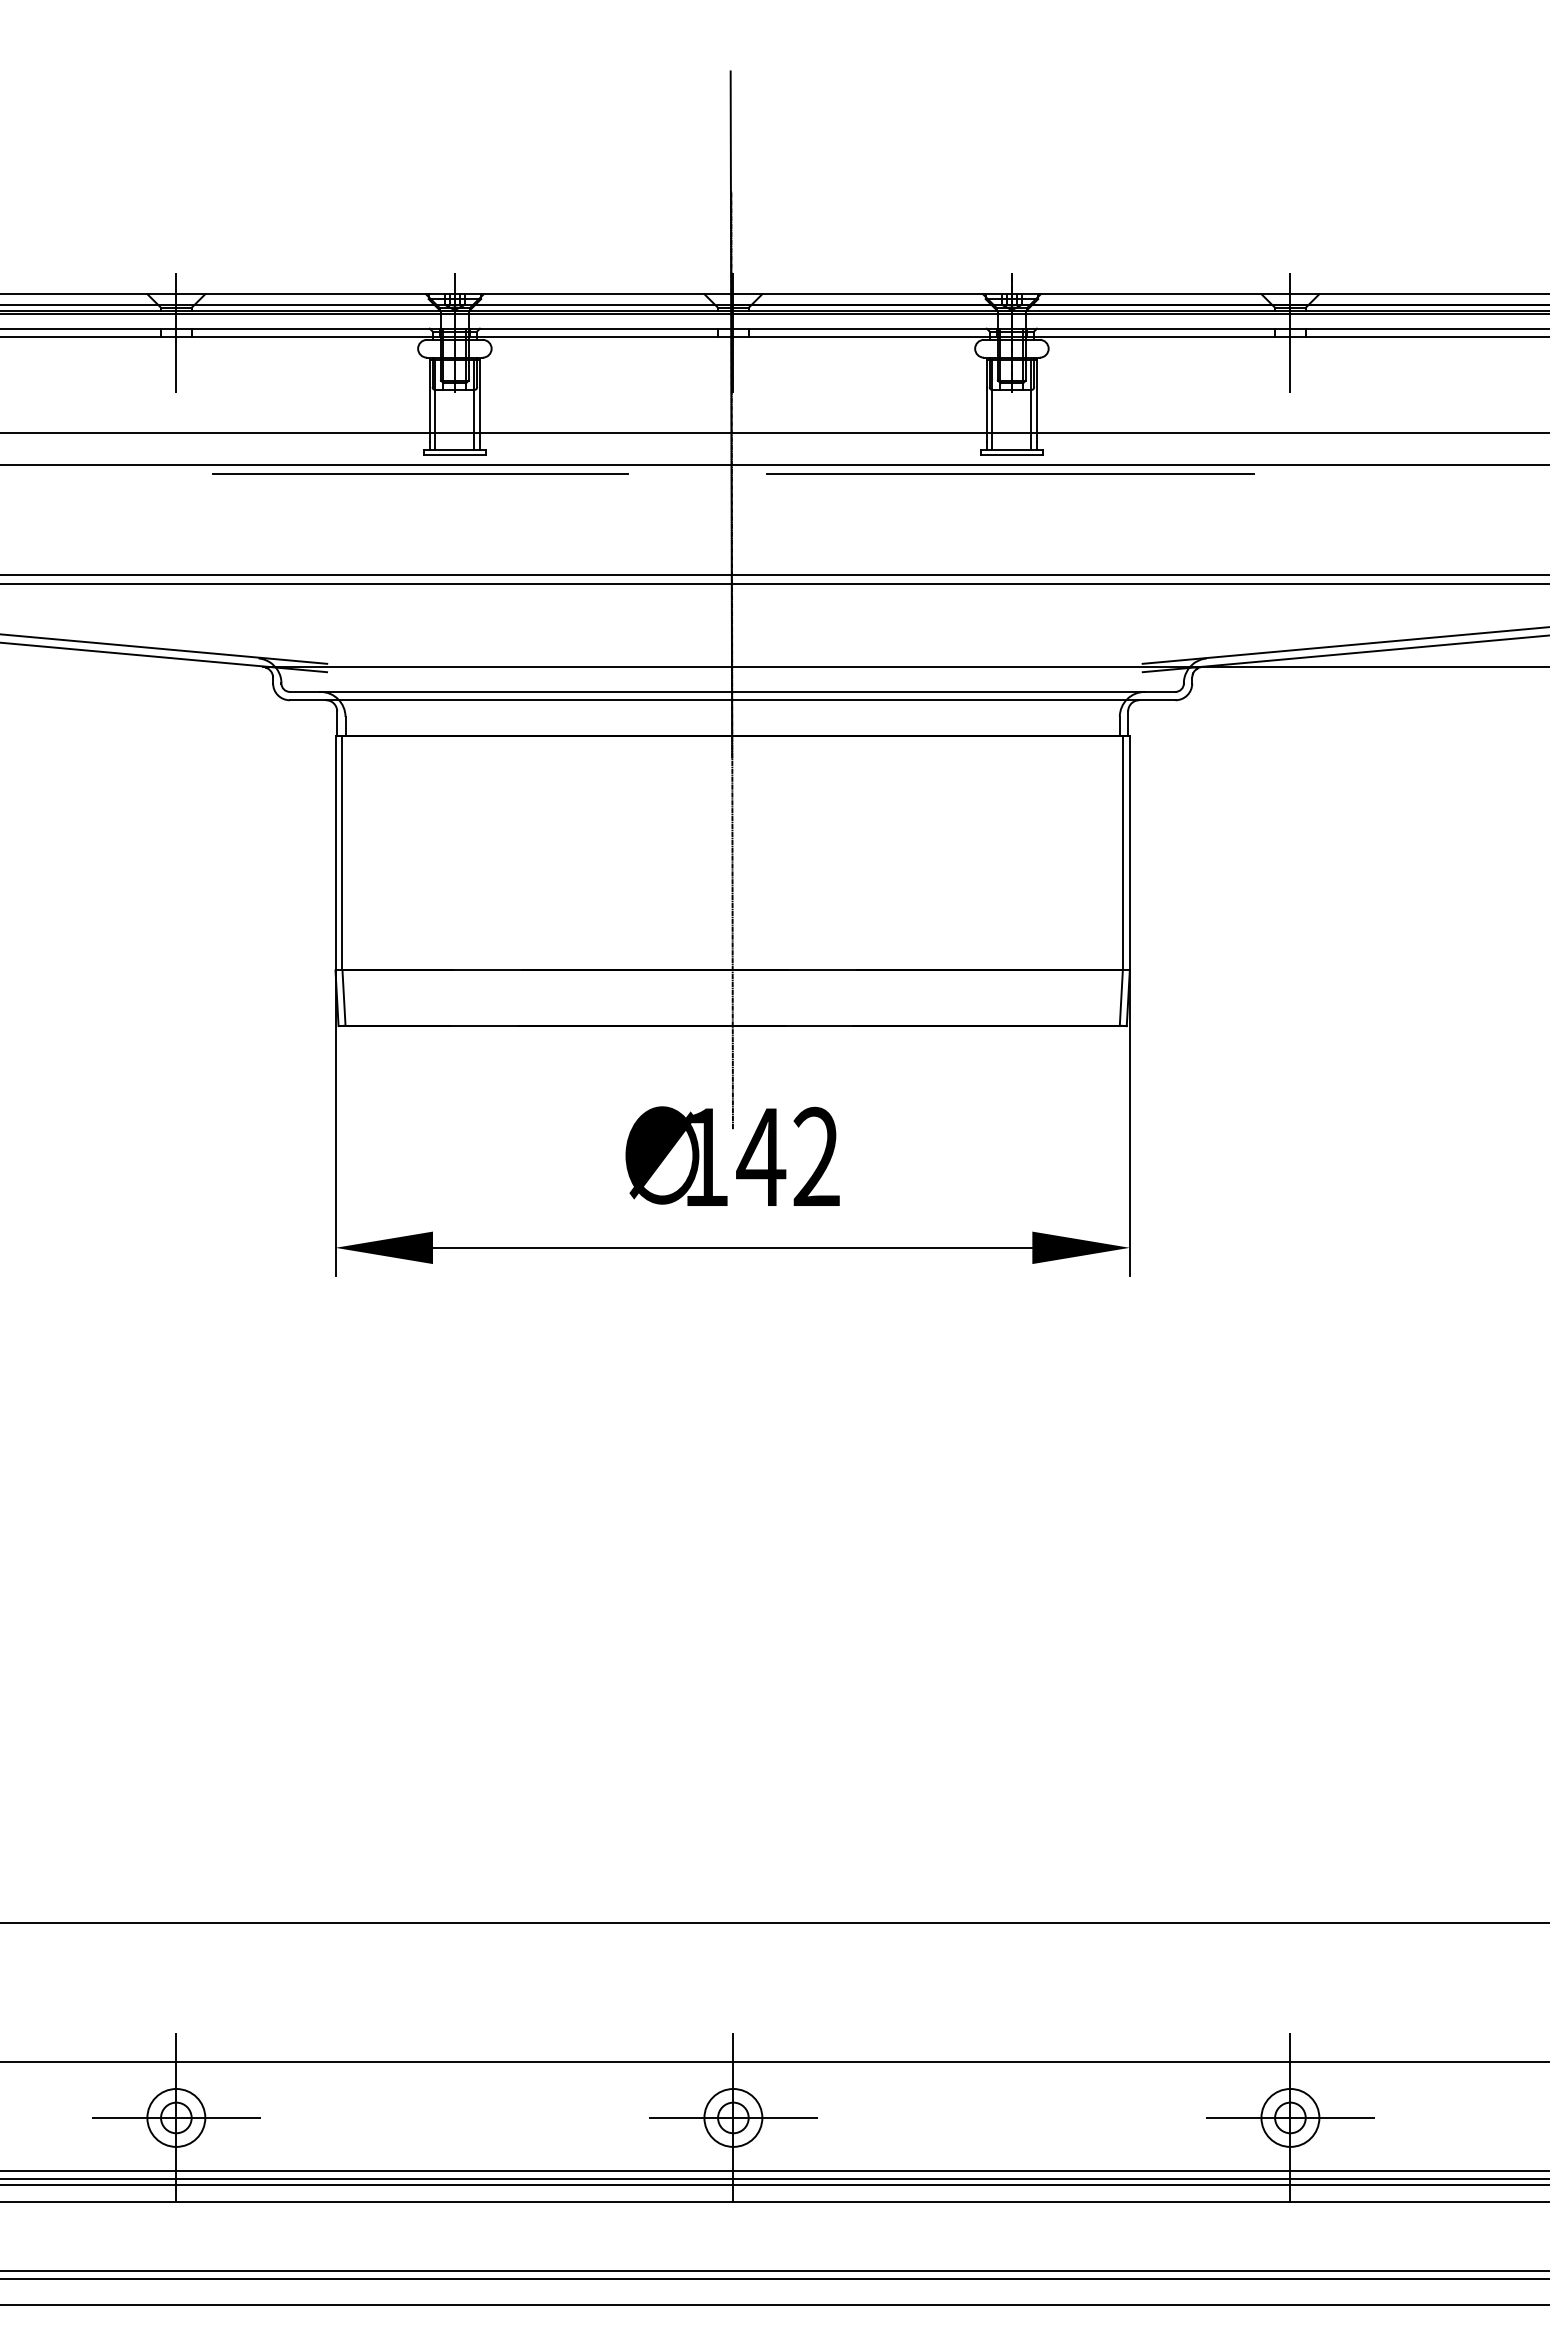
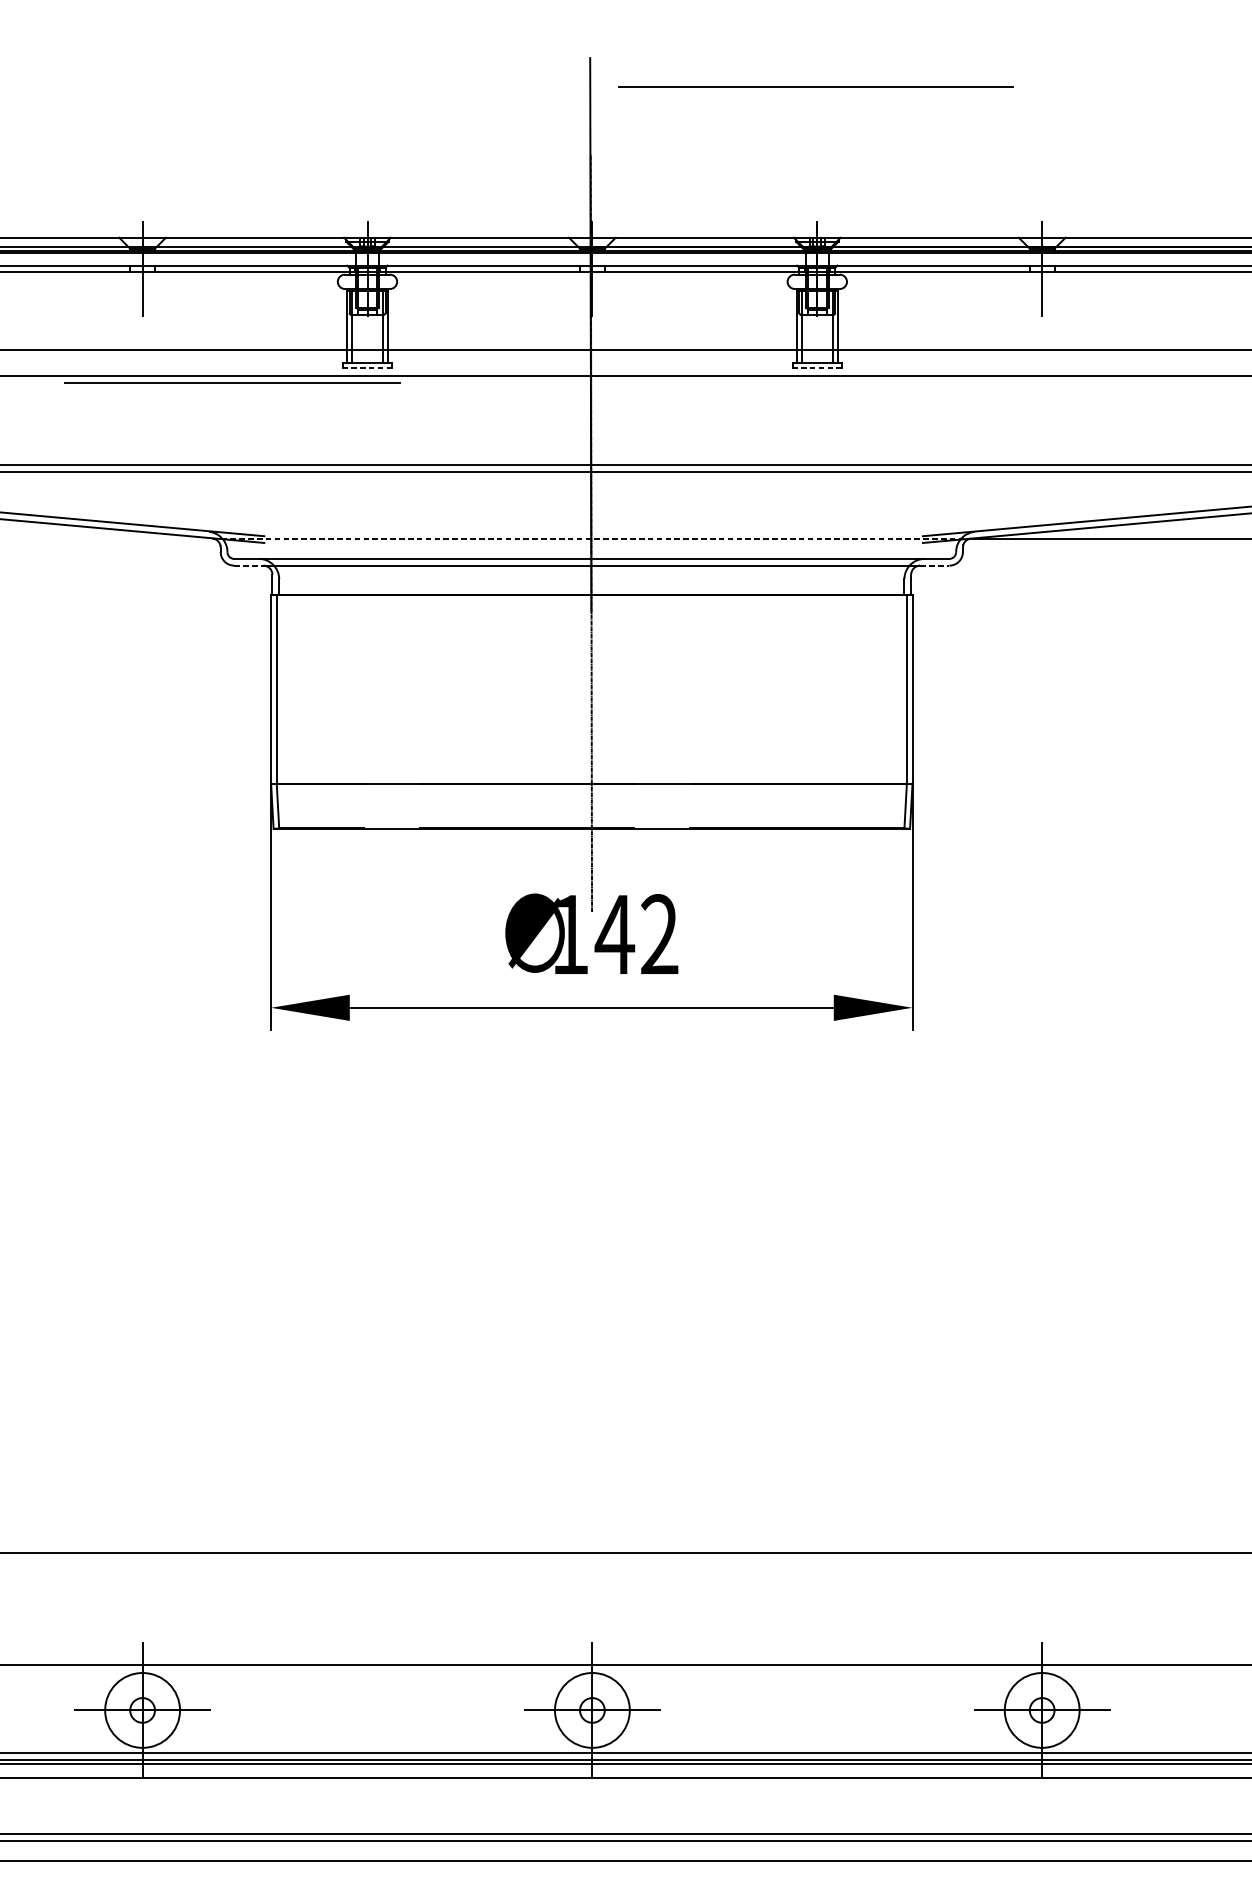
line: (454, 455) -> (367, 368), solid -> dashed
line: (1011, 455) -> (816, 368), solid -> dashed
line: (420, 473) -> (233, 382), moved
line: (1010, 473) -> (816, 86), moved
line: (732, 666) -> (591, 538), solid -> dashed
line: (308, 700) -> (249, 565), solid -> dashed
line: (1157, 700) -> (934, 565), solid -> dashed
circle: (176, 2117) -> (142, 1710), size x1.6
circle: (733, 2117) -> (592, 1710), size x1.6
circle: (1290, 2117) -> (1042, 1710), size x1.6

